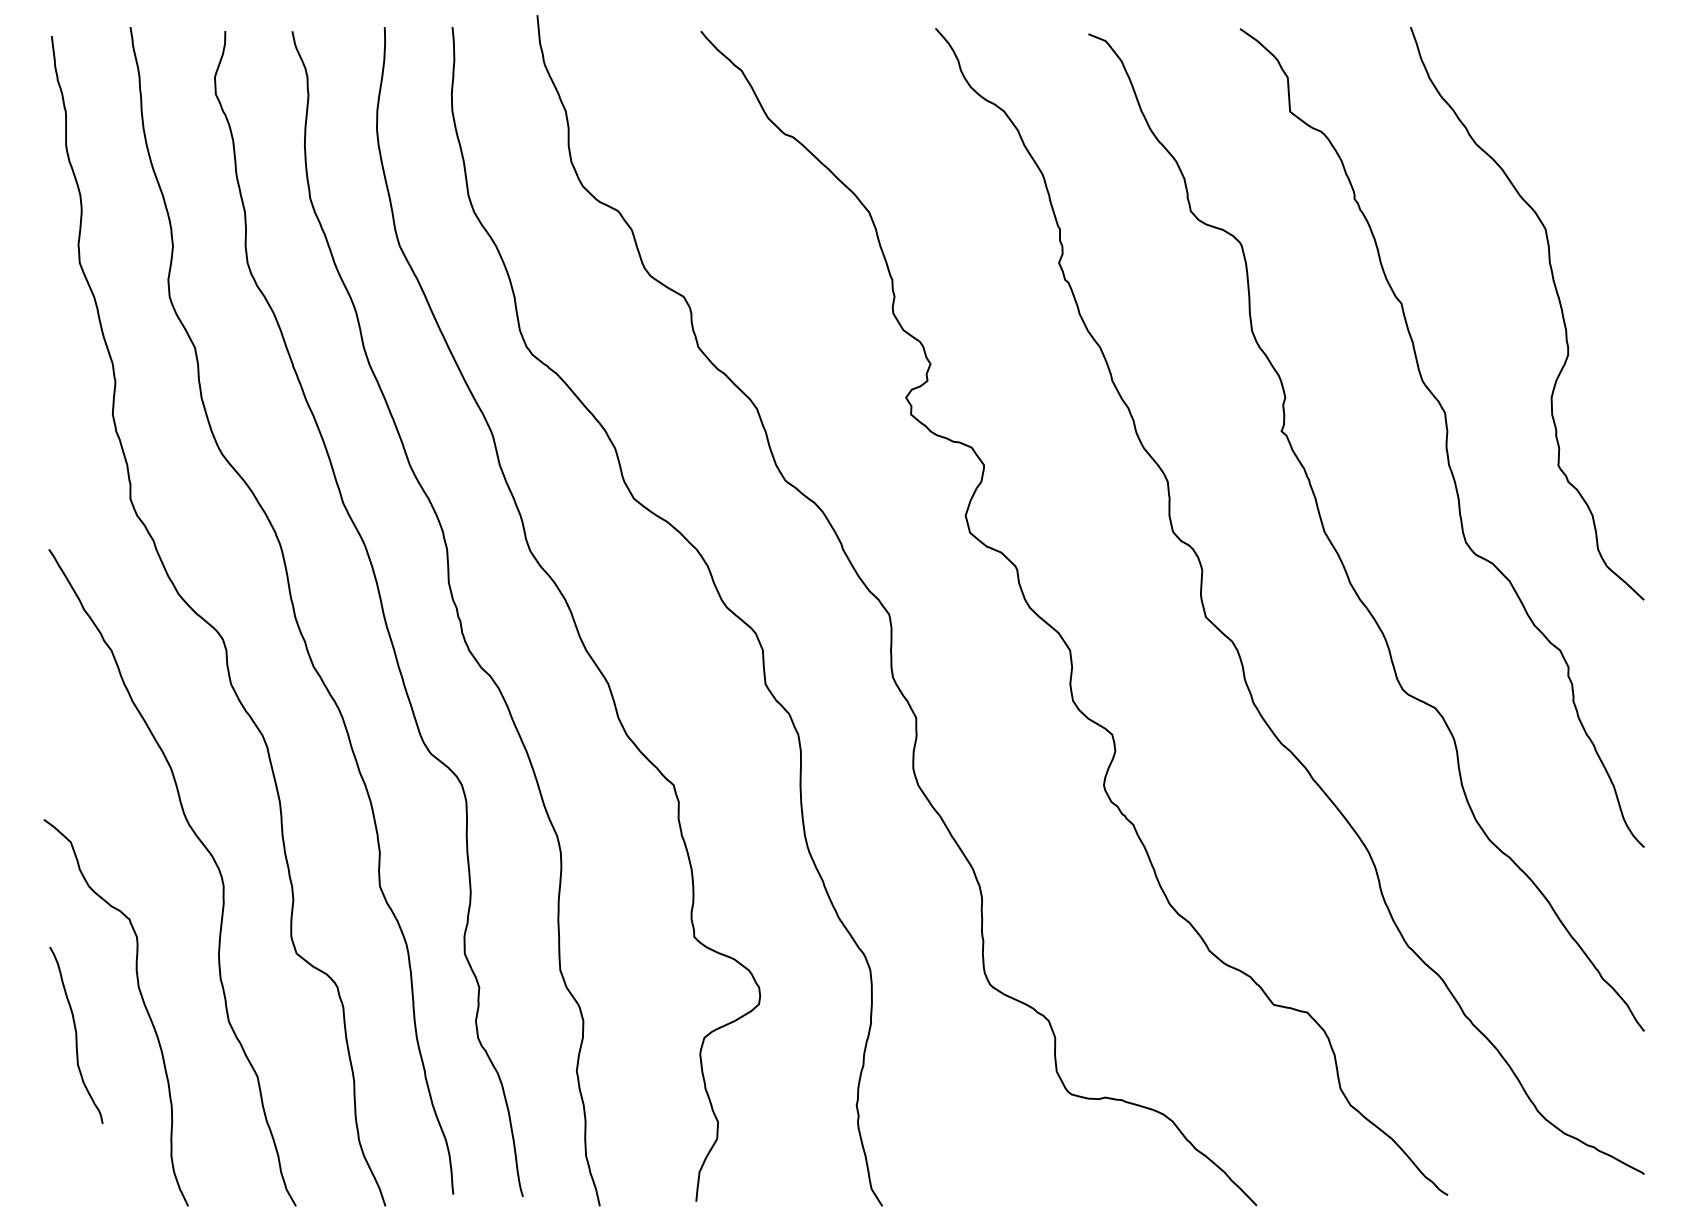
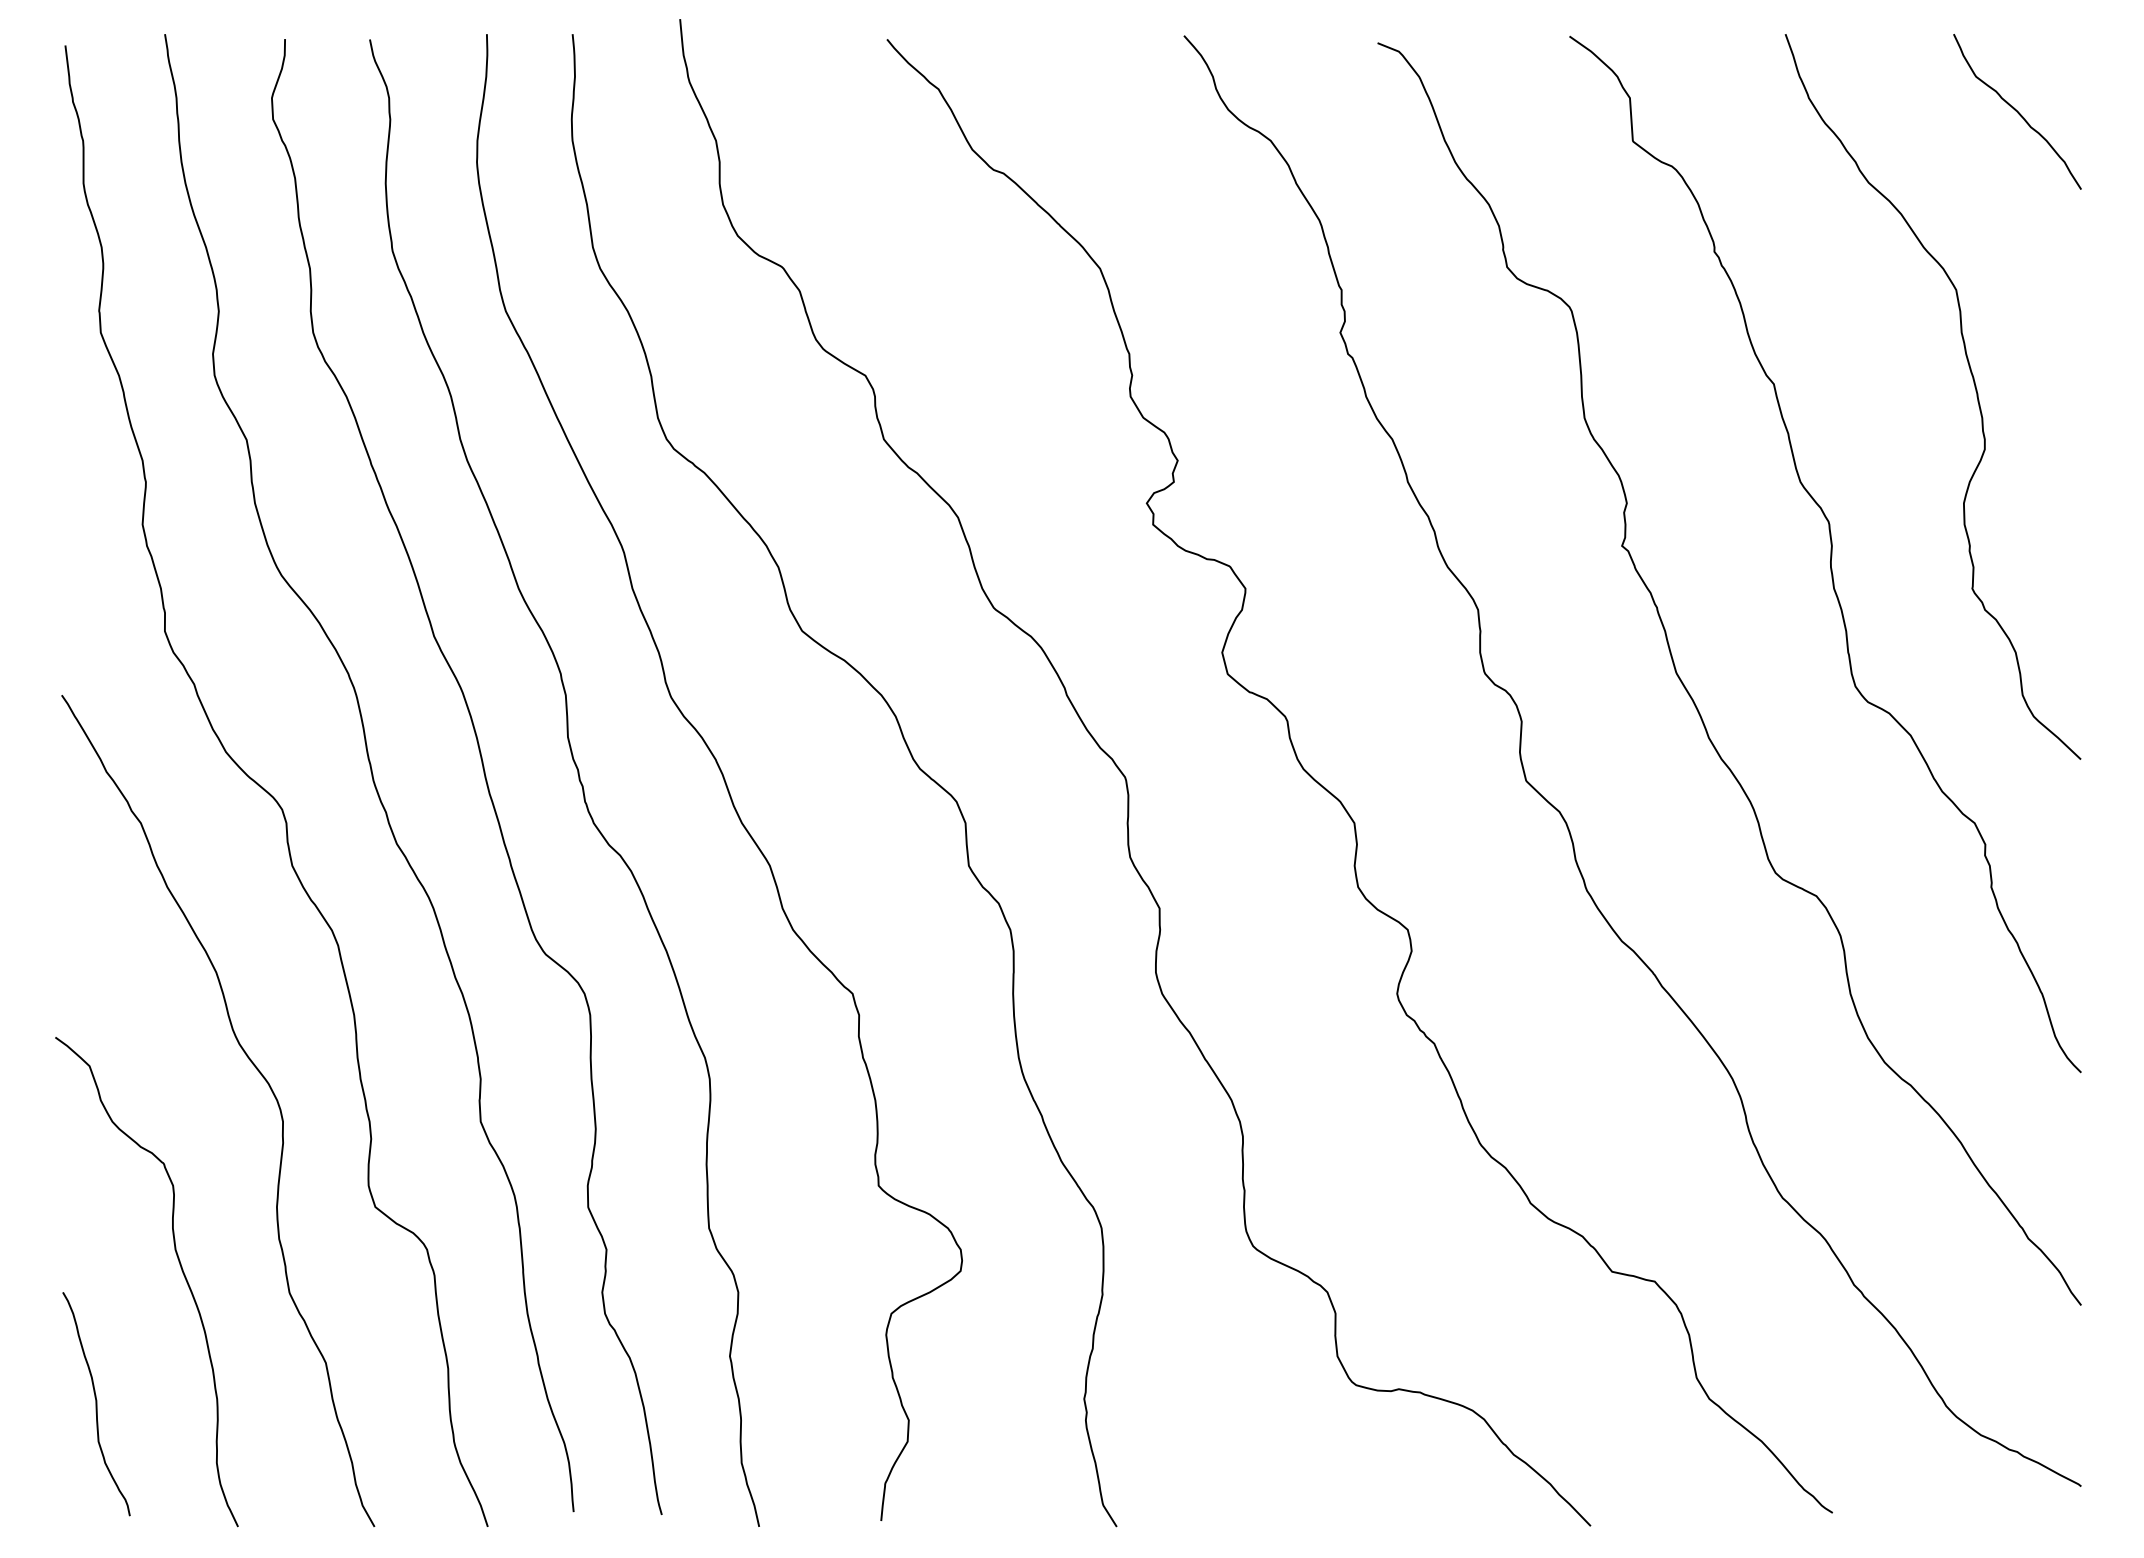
curve: (1593, 88) -> (2016, 111), added
curve: (76, 1034) -> (96, 1403), moved

